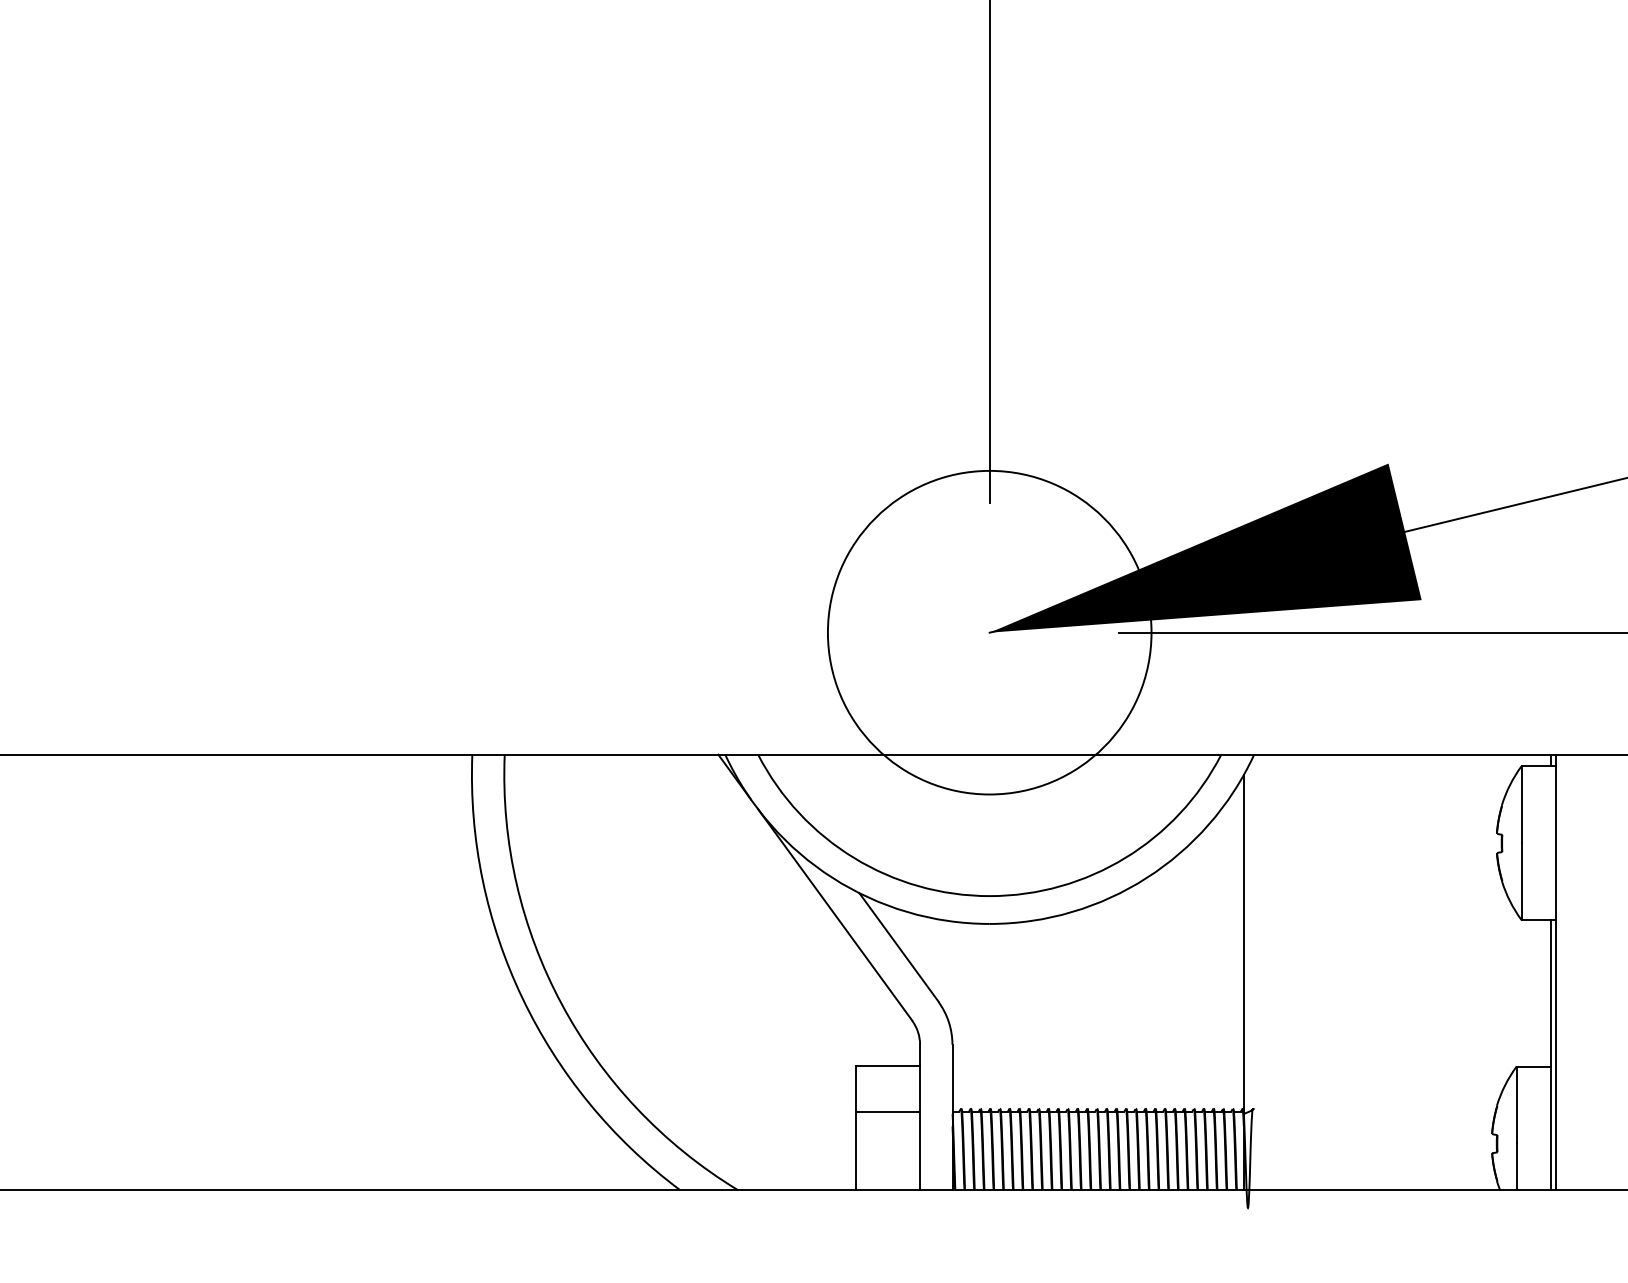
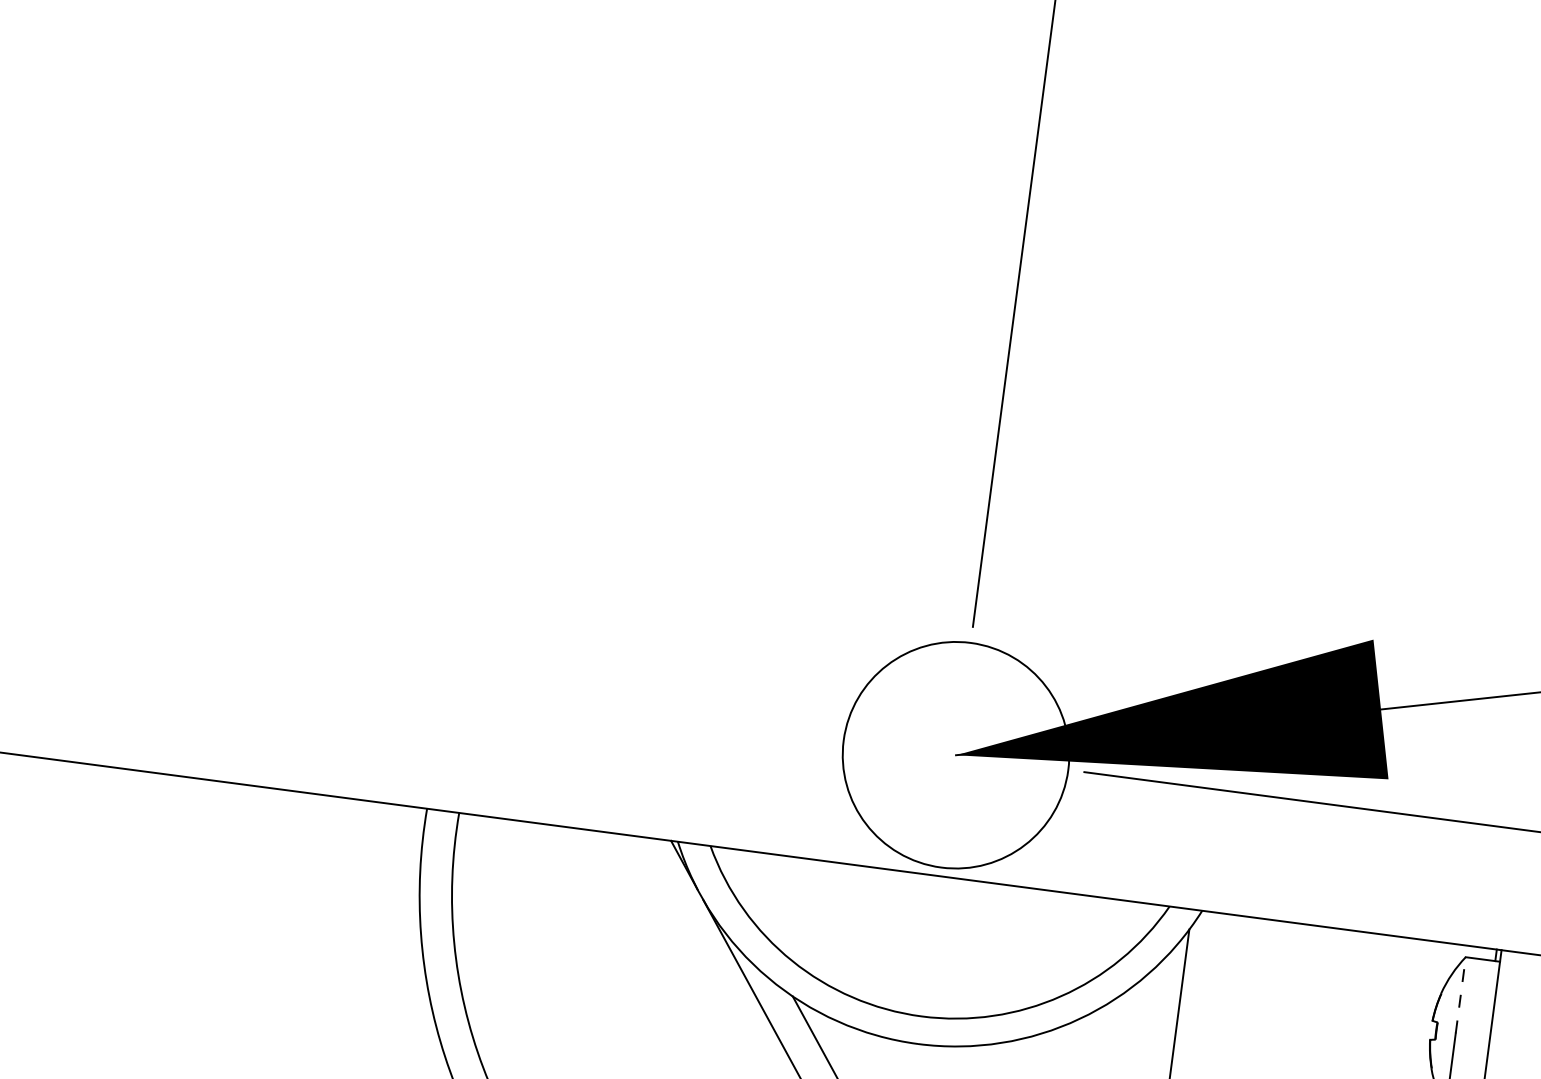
circle: (989, 632) -> (955, 755), size x0.7
line: (1521, 804) -> (1460, 994), solid -> dashed

